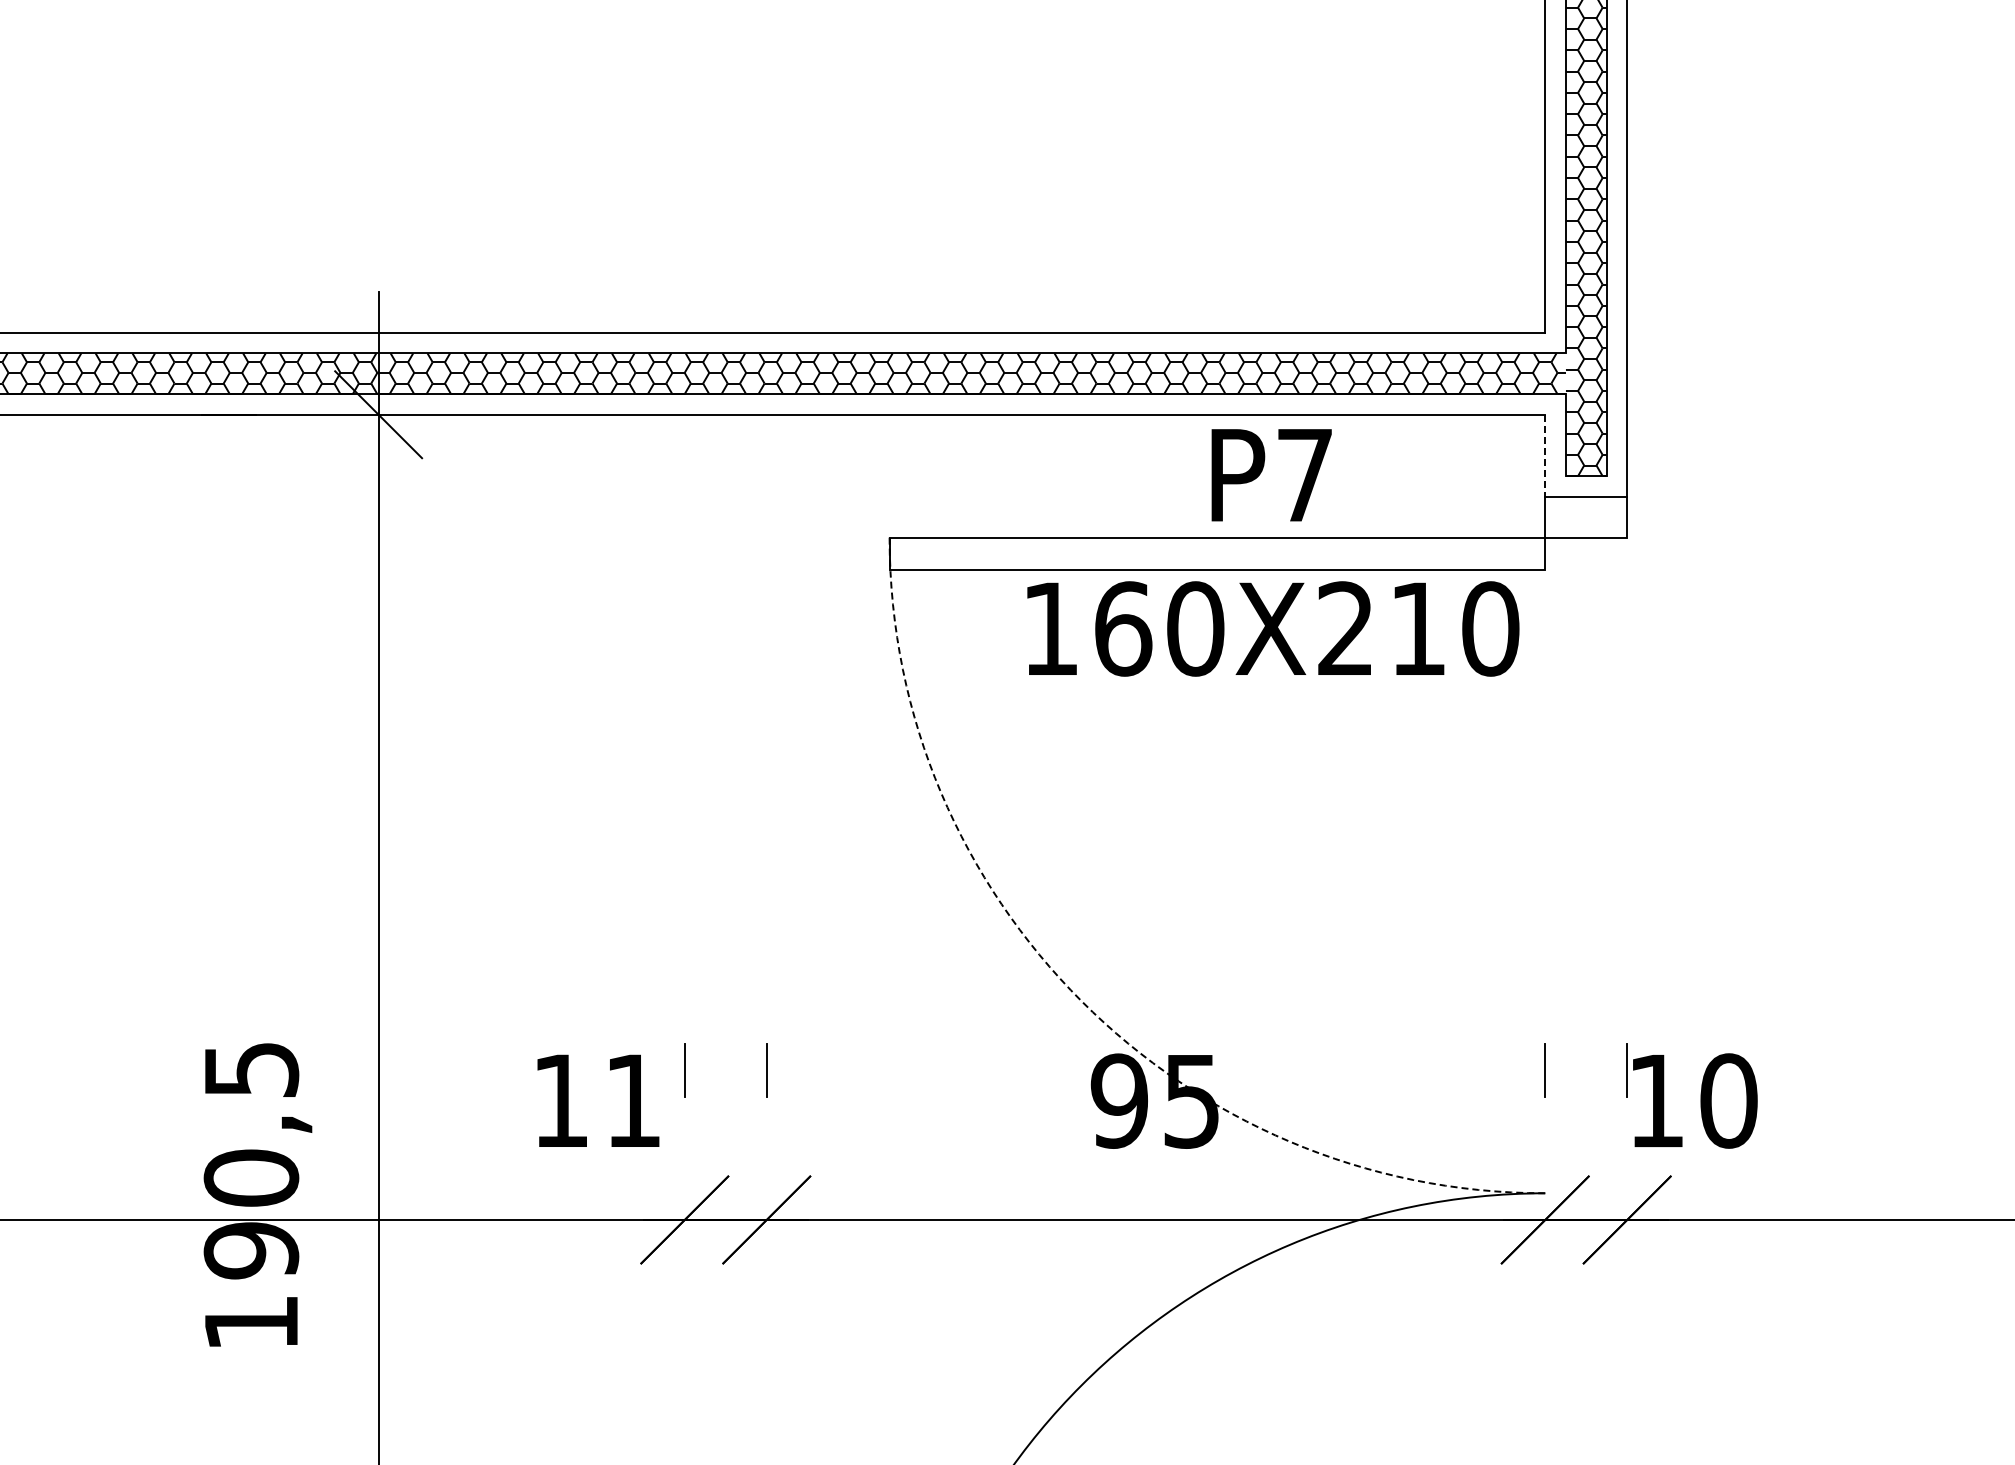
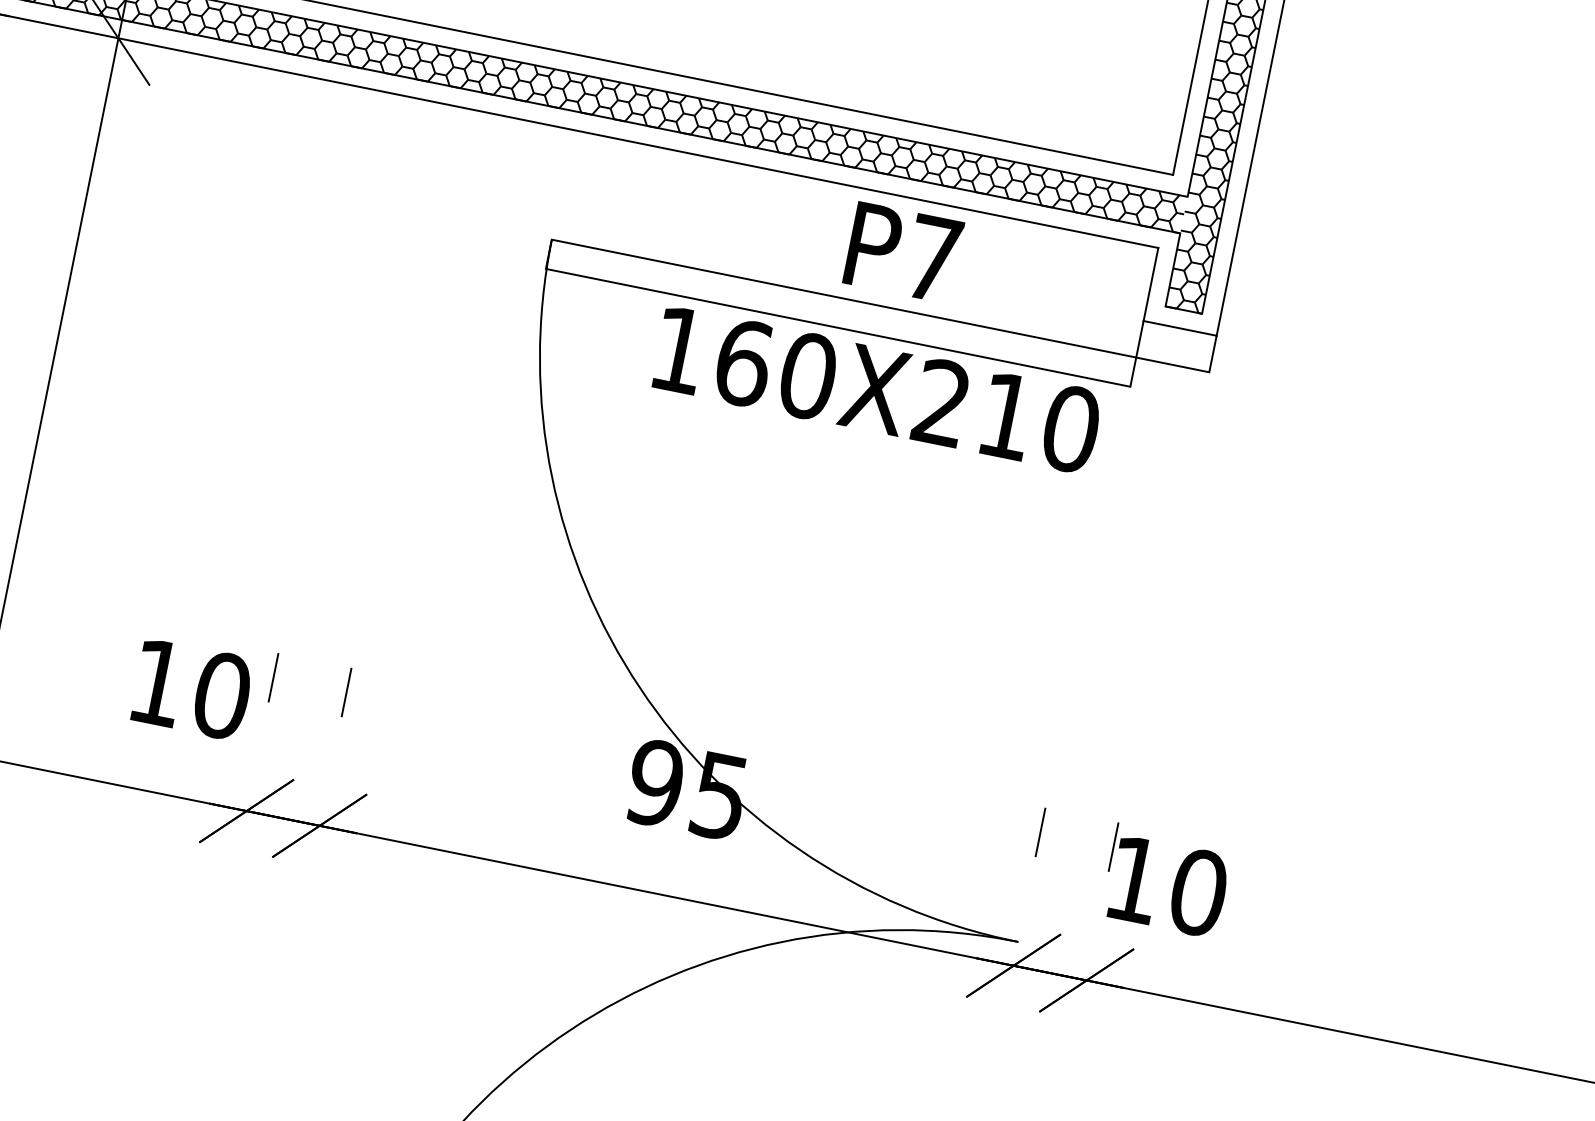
line: (1545, 455) -> (1151, 284), dashed -> solid
arc: (1081, 1001) -> (639, 687), dashed -> solid
text: (633, 1100) -> (222, 695), 11 -> 10

